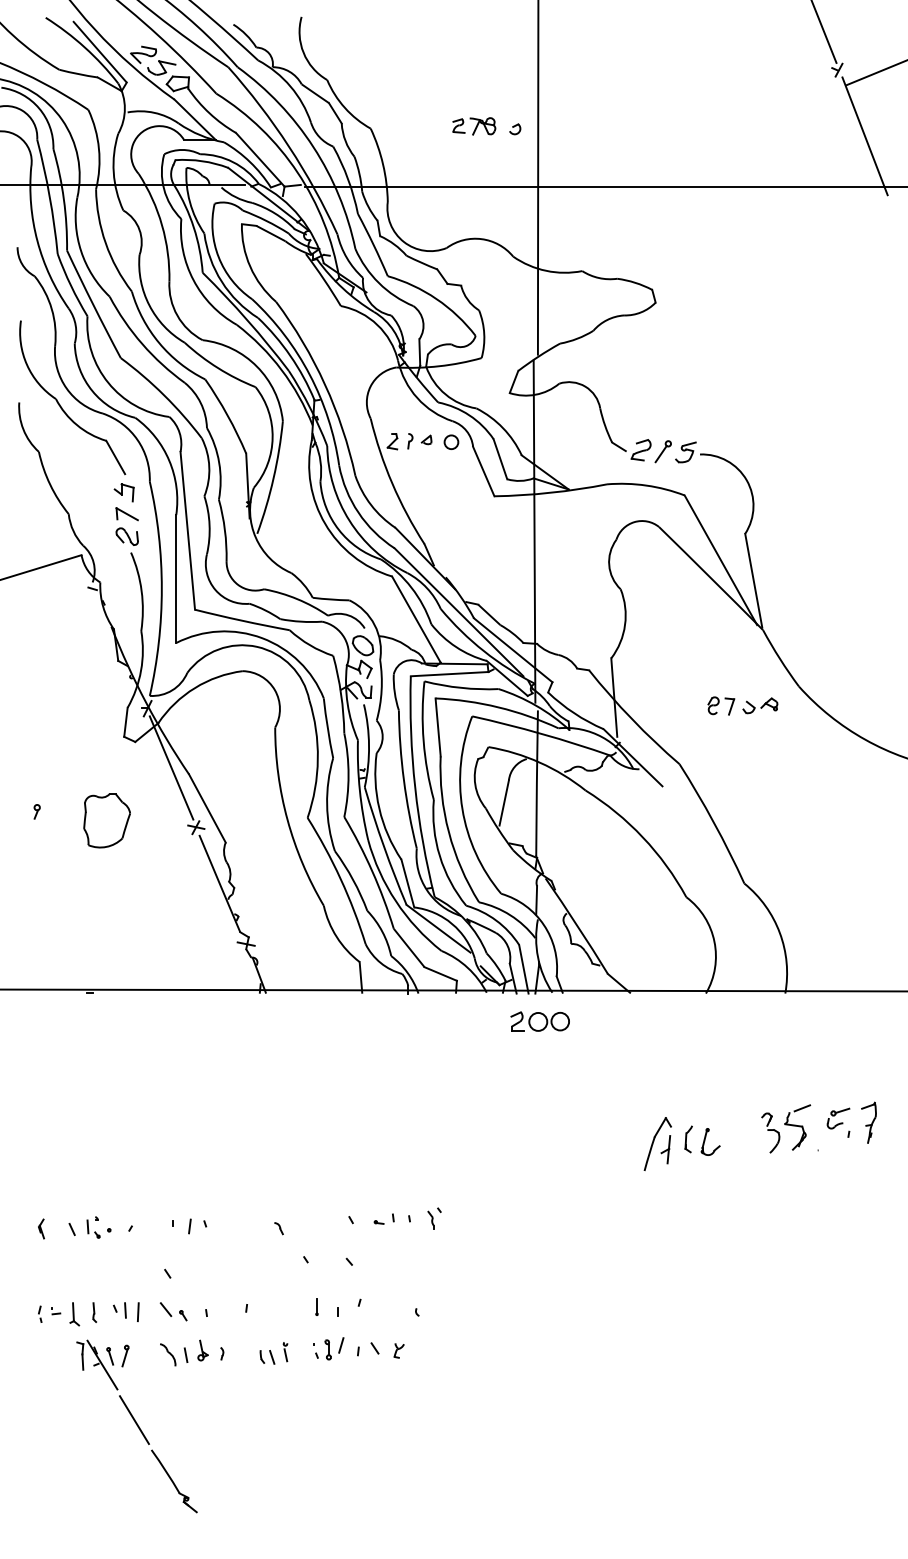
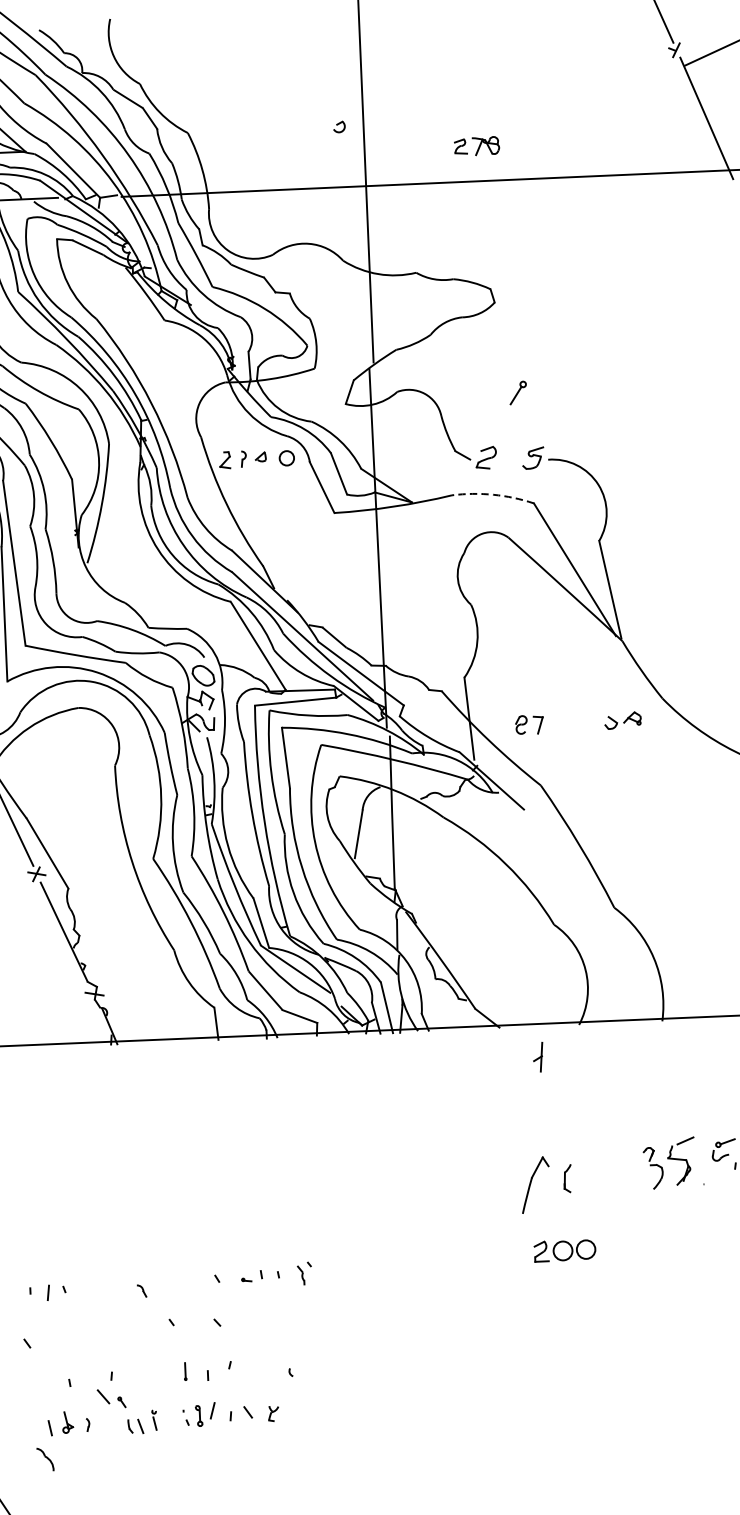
part: (474, 126) -> (477, 146), moved
part: (662, 451) -> (517, 392), moved
arc: (646, 485) -> (493, 494), solid -> dashed
part: (721, 705) -> (529, 724), moved
part: (539, 1021) -> (564, 1250), moved
part: (710, 1141) -> (590, 1179), removed
part: (665, 1149) -> (537, 1057), moved
part: (173, 1311) -> (111, 1398), moved
part: (168, 1354) -> (45, 1459), moved

